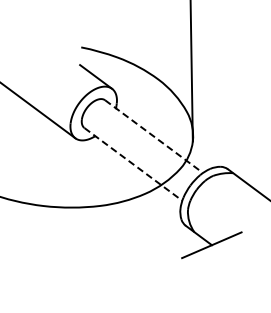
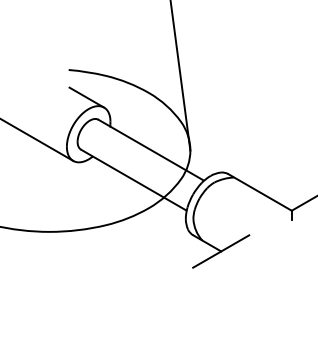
line: (153, 136) -> (150, 150), dashed -> solid
line: (132, 164) -> (133, 180), dashed -> solid

